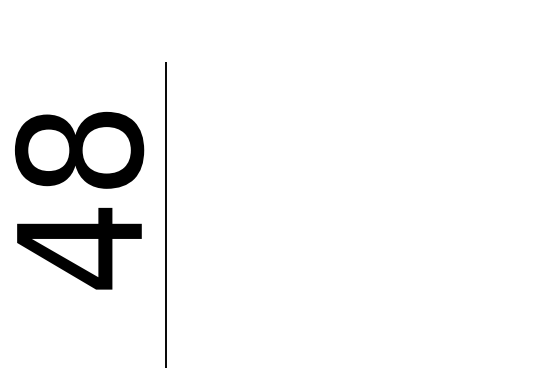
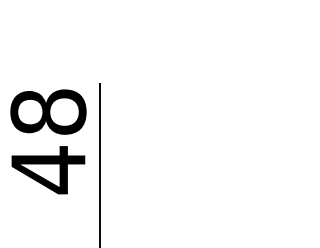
text: (79, 200) -> (48, 141), moved

